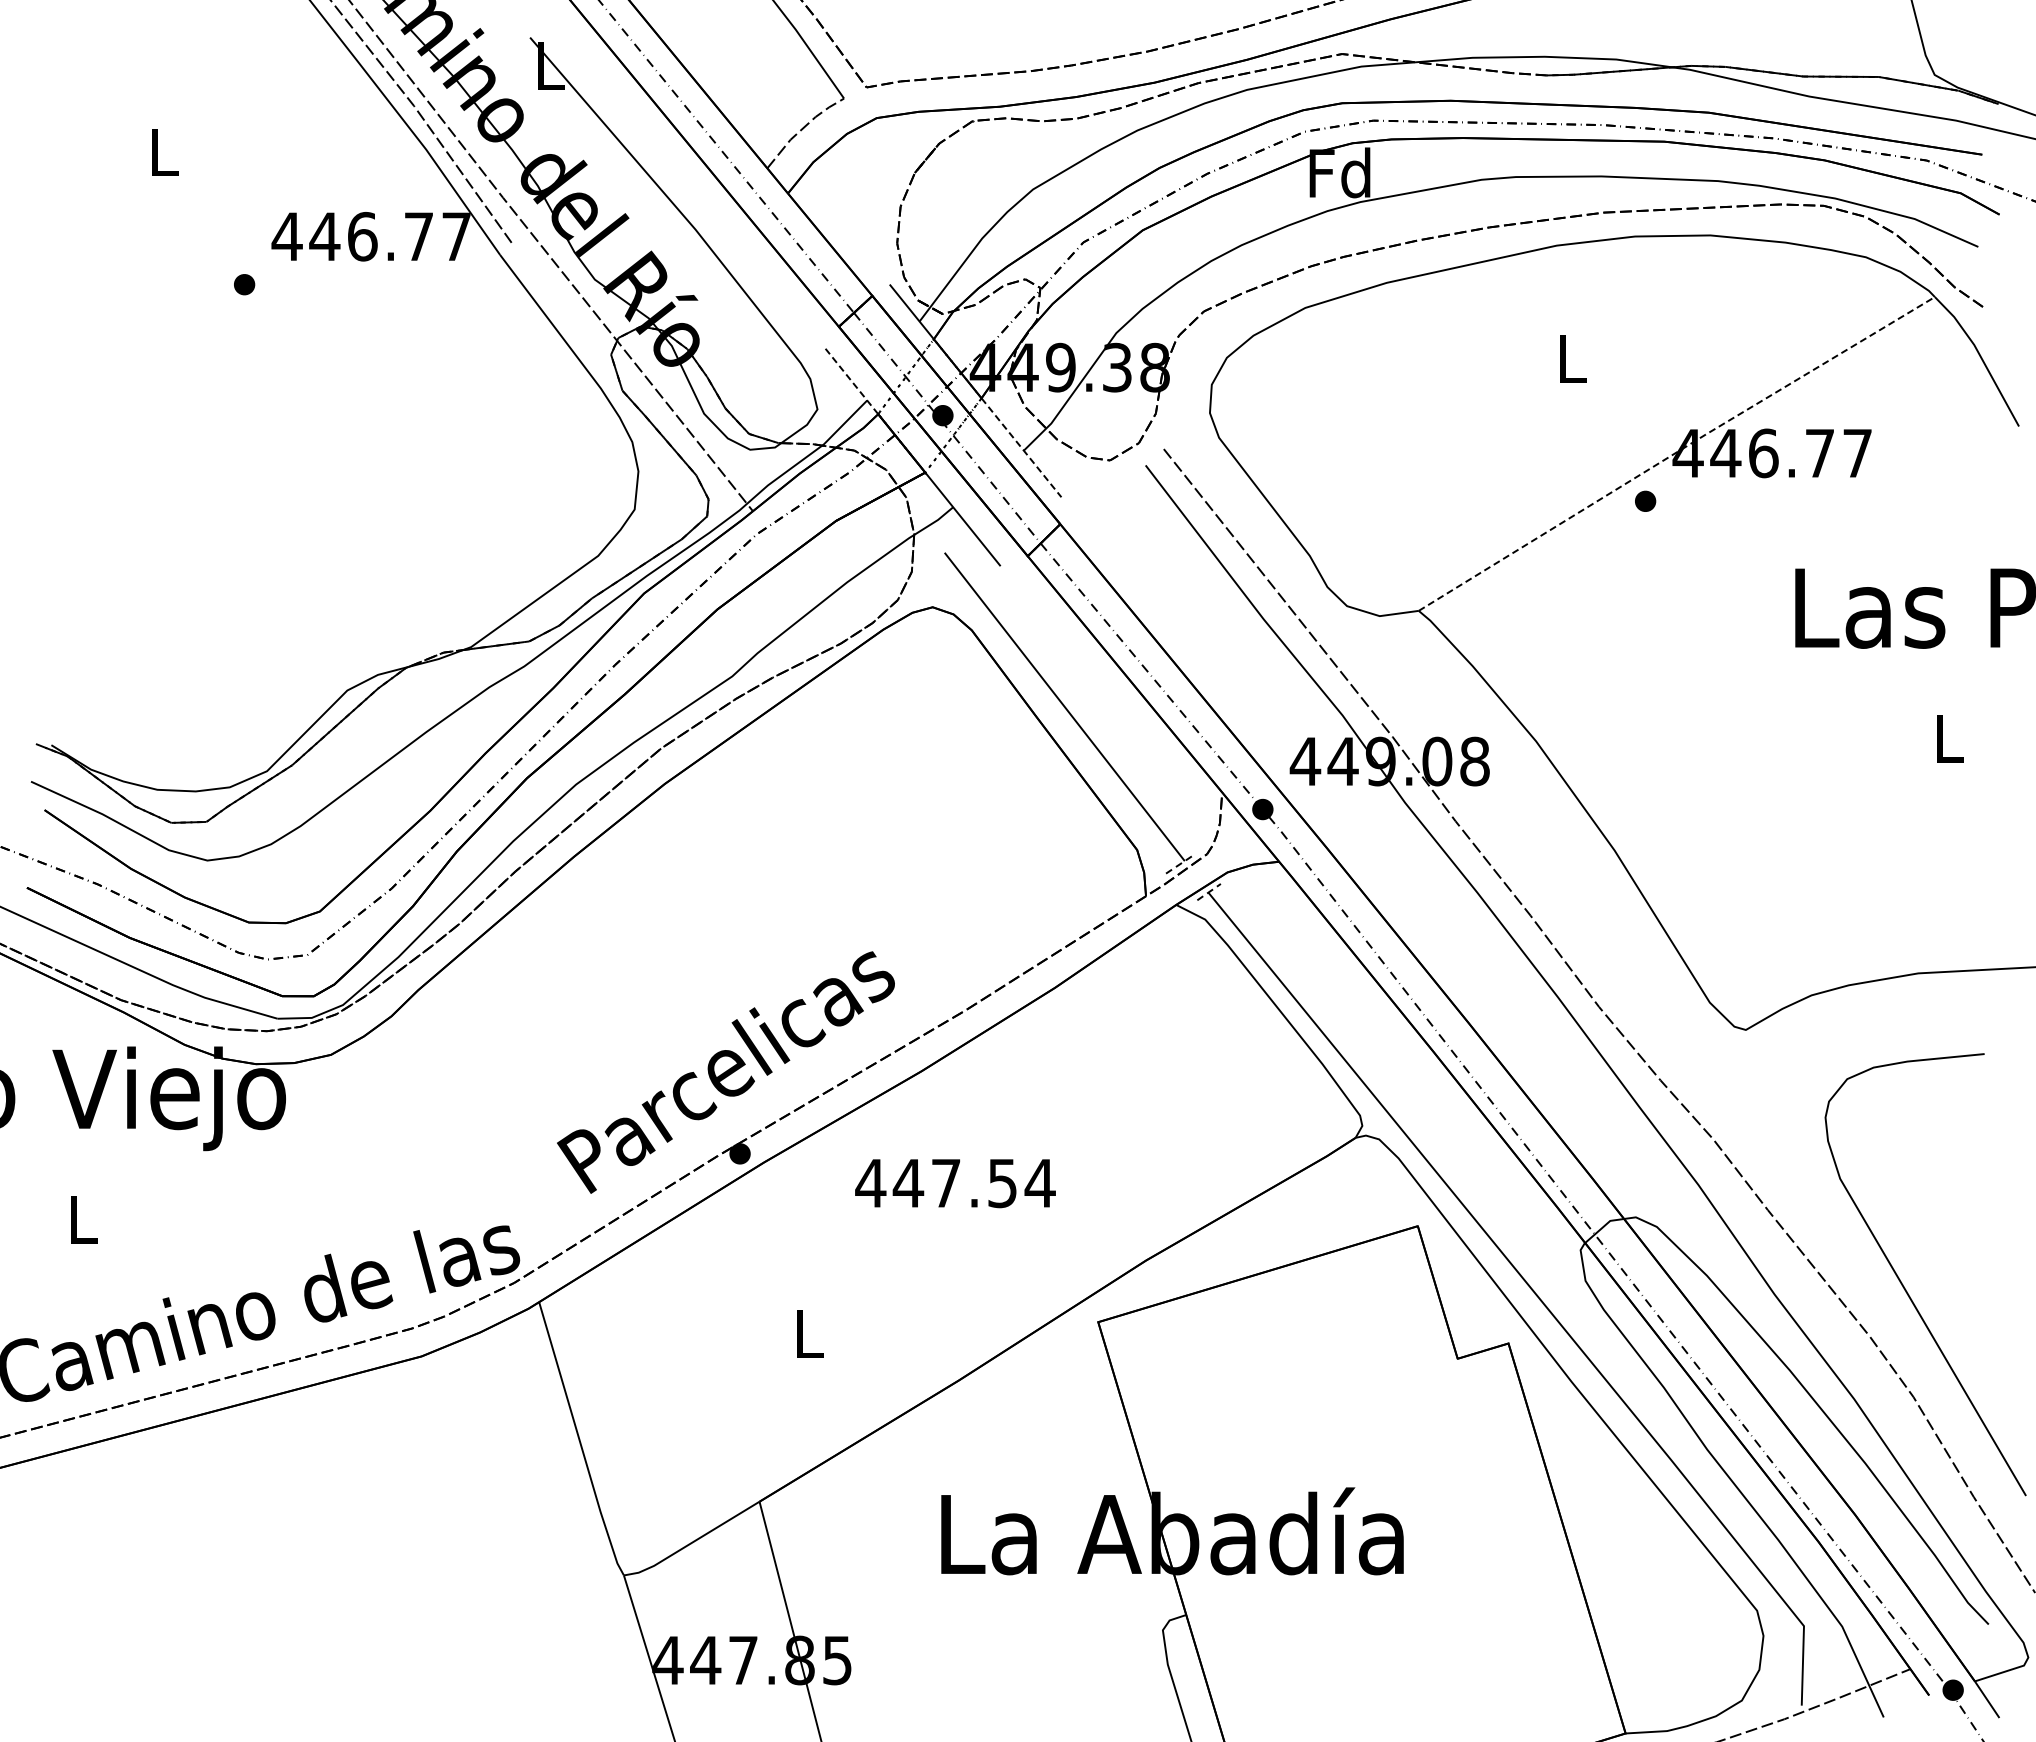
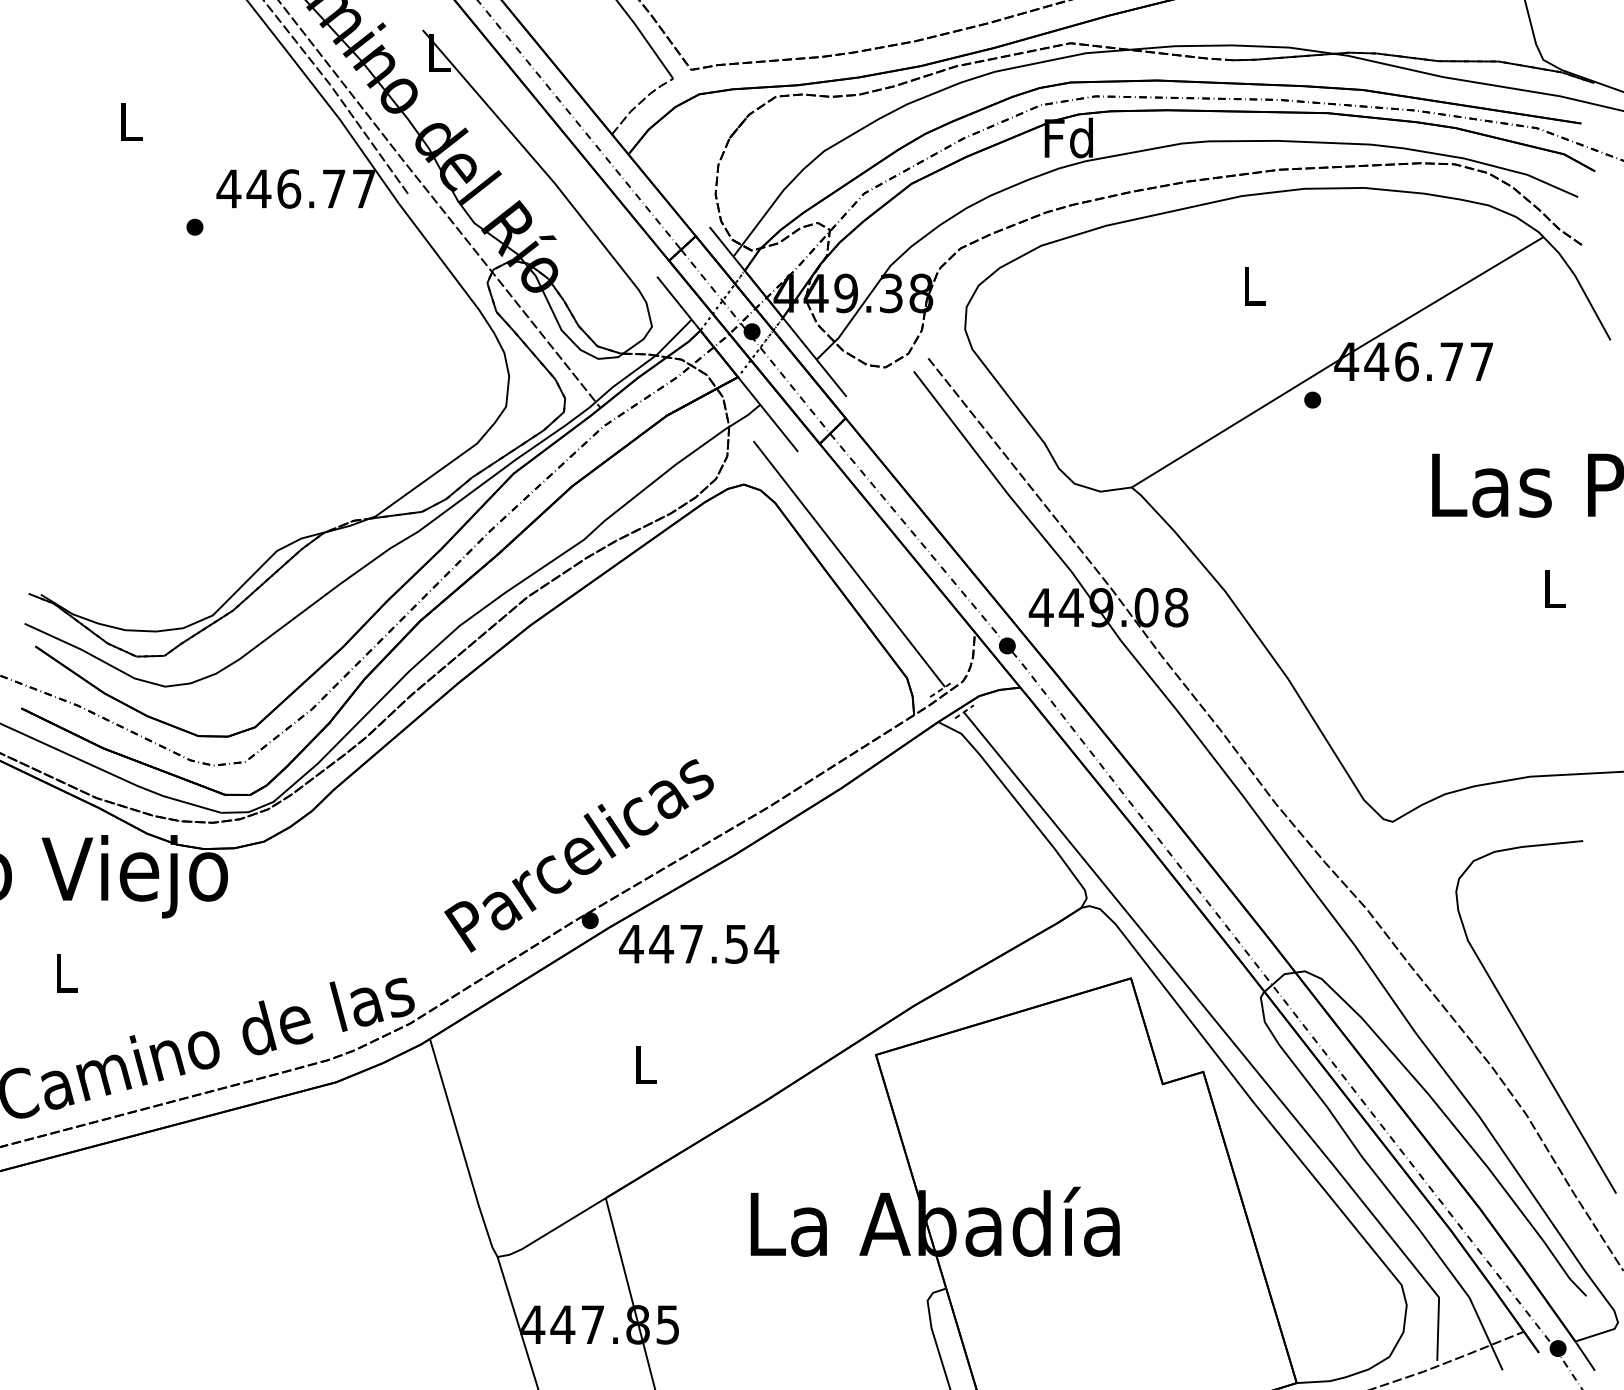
line: (850, 380) -> (678, 303), dashed -> solid
line: (1021, 447) -> (814, 357), dashed -> solid
line: (1676, 452) -> (1337, 361), dashed -> solid
text: (955, 1183) -> (699, 944), moved

